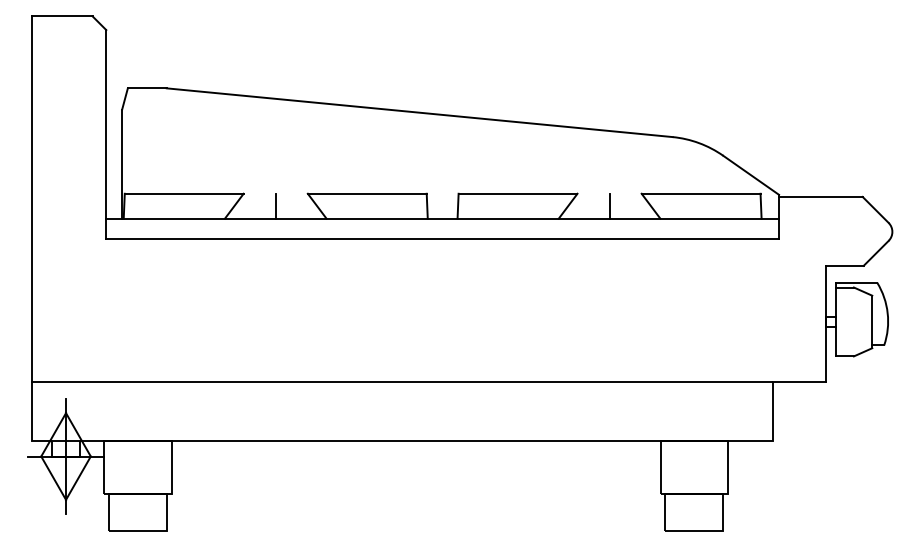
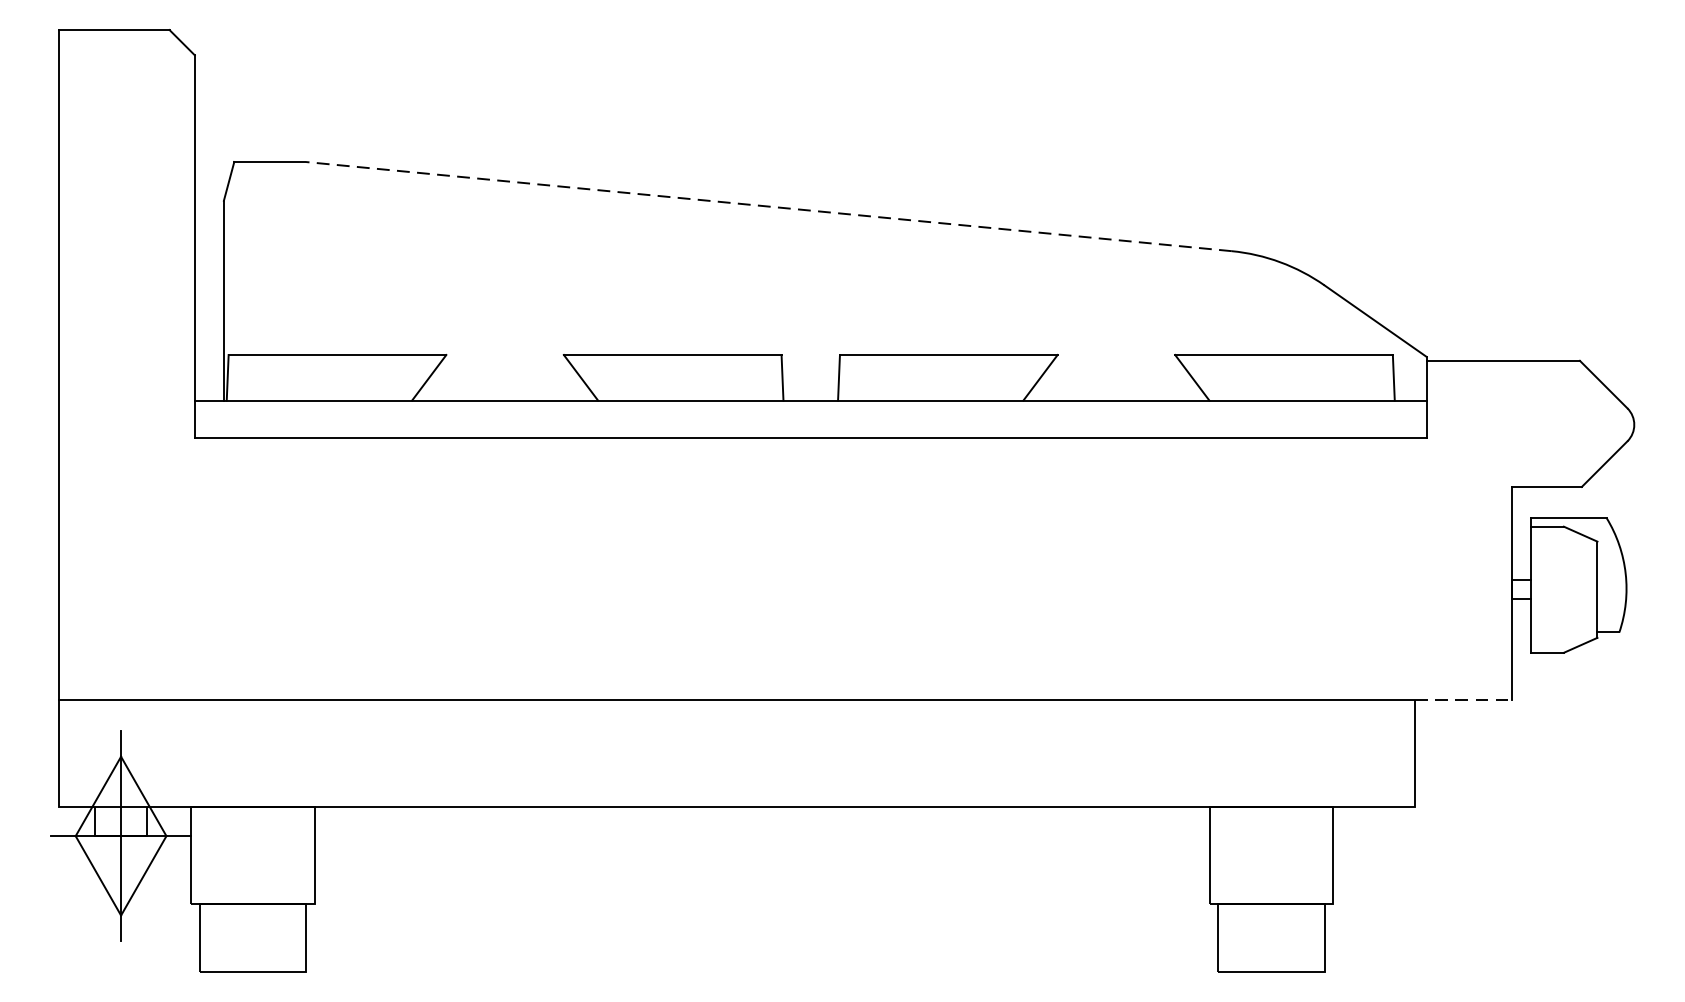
line: (419, 112) -> (768, 206), solid -> dashed
line: (275, 205) -> (504, 376), removed
line: (609, 205) -> (1116, 376), removed
line: (799, 382) -> (1464, 700), solid -> dashed

